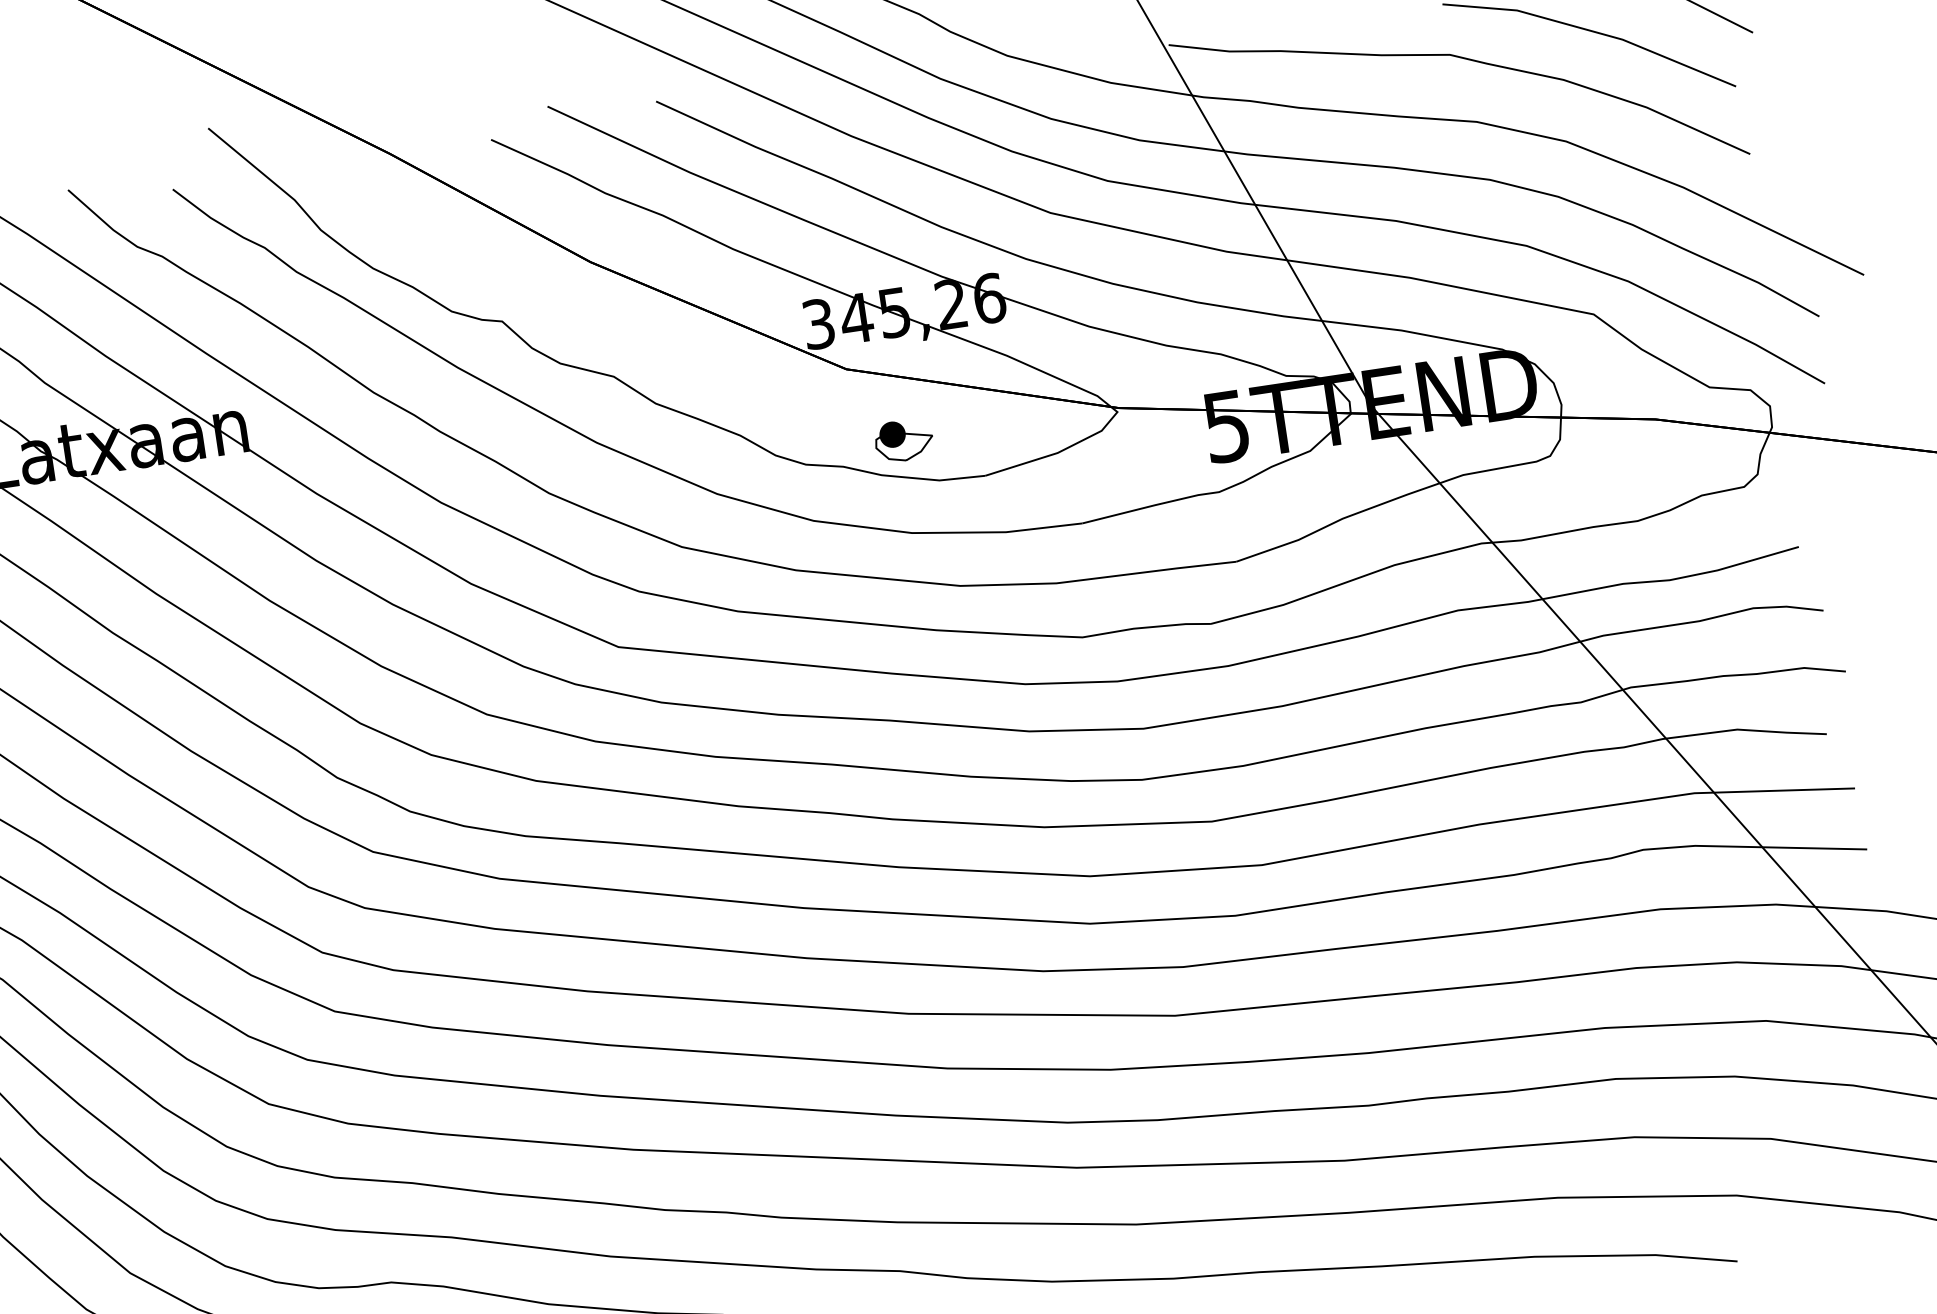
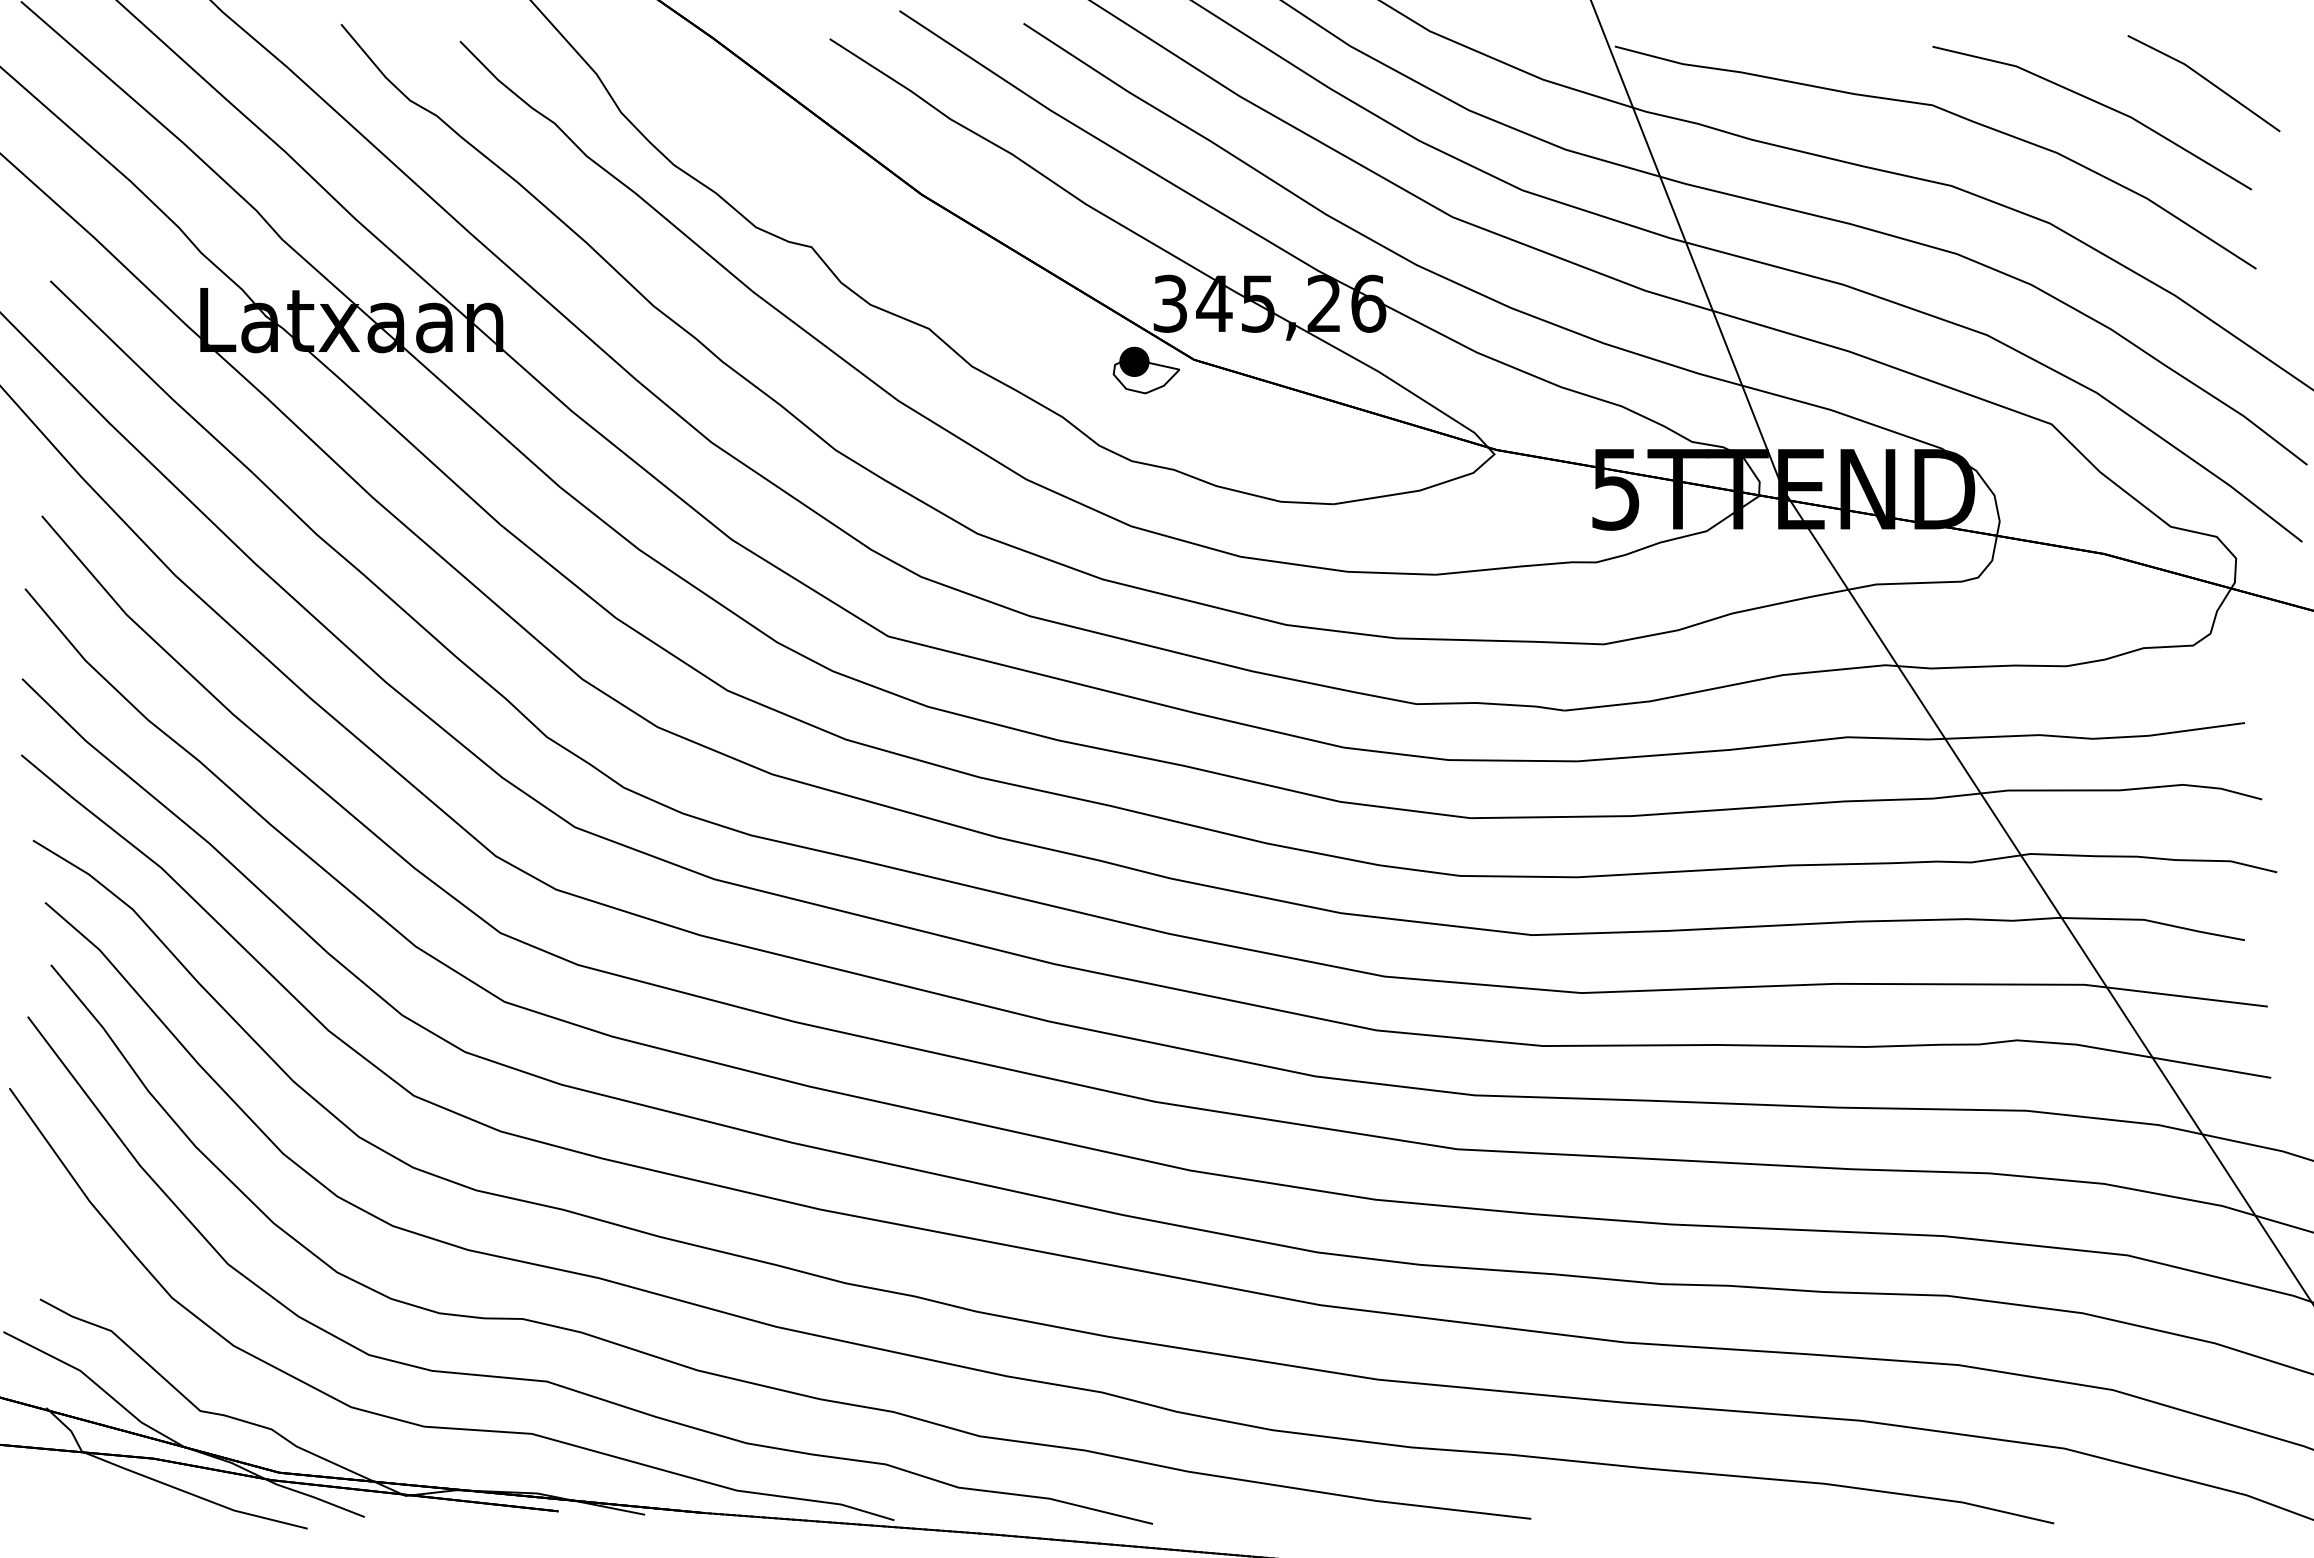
part: (903, 440) -> (1145, 370), moved

